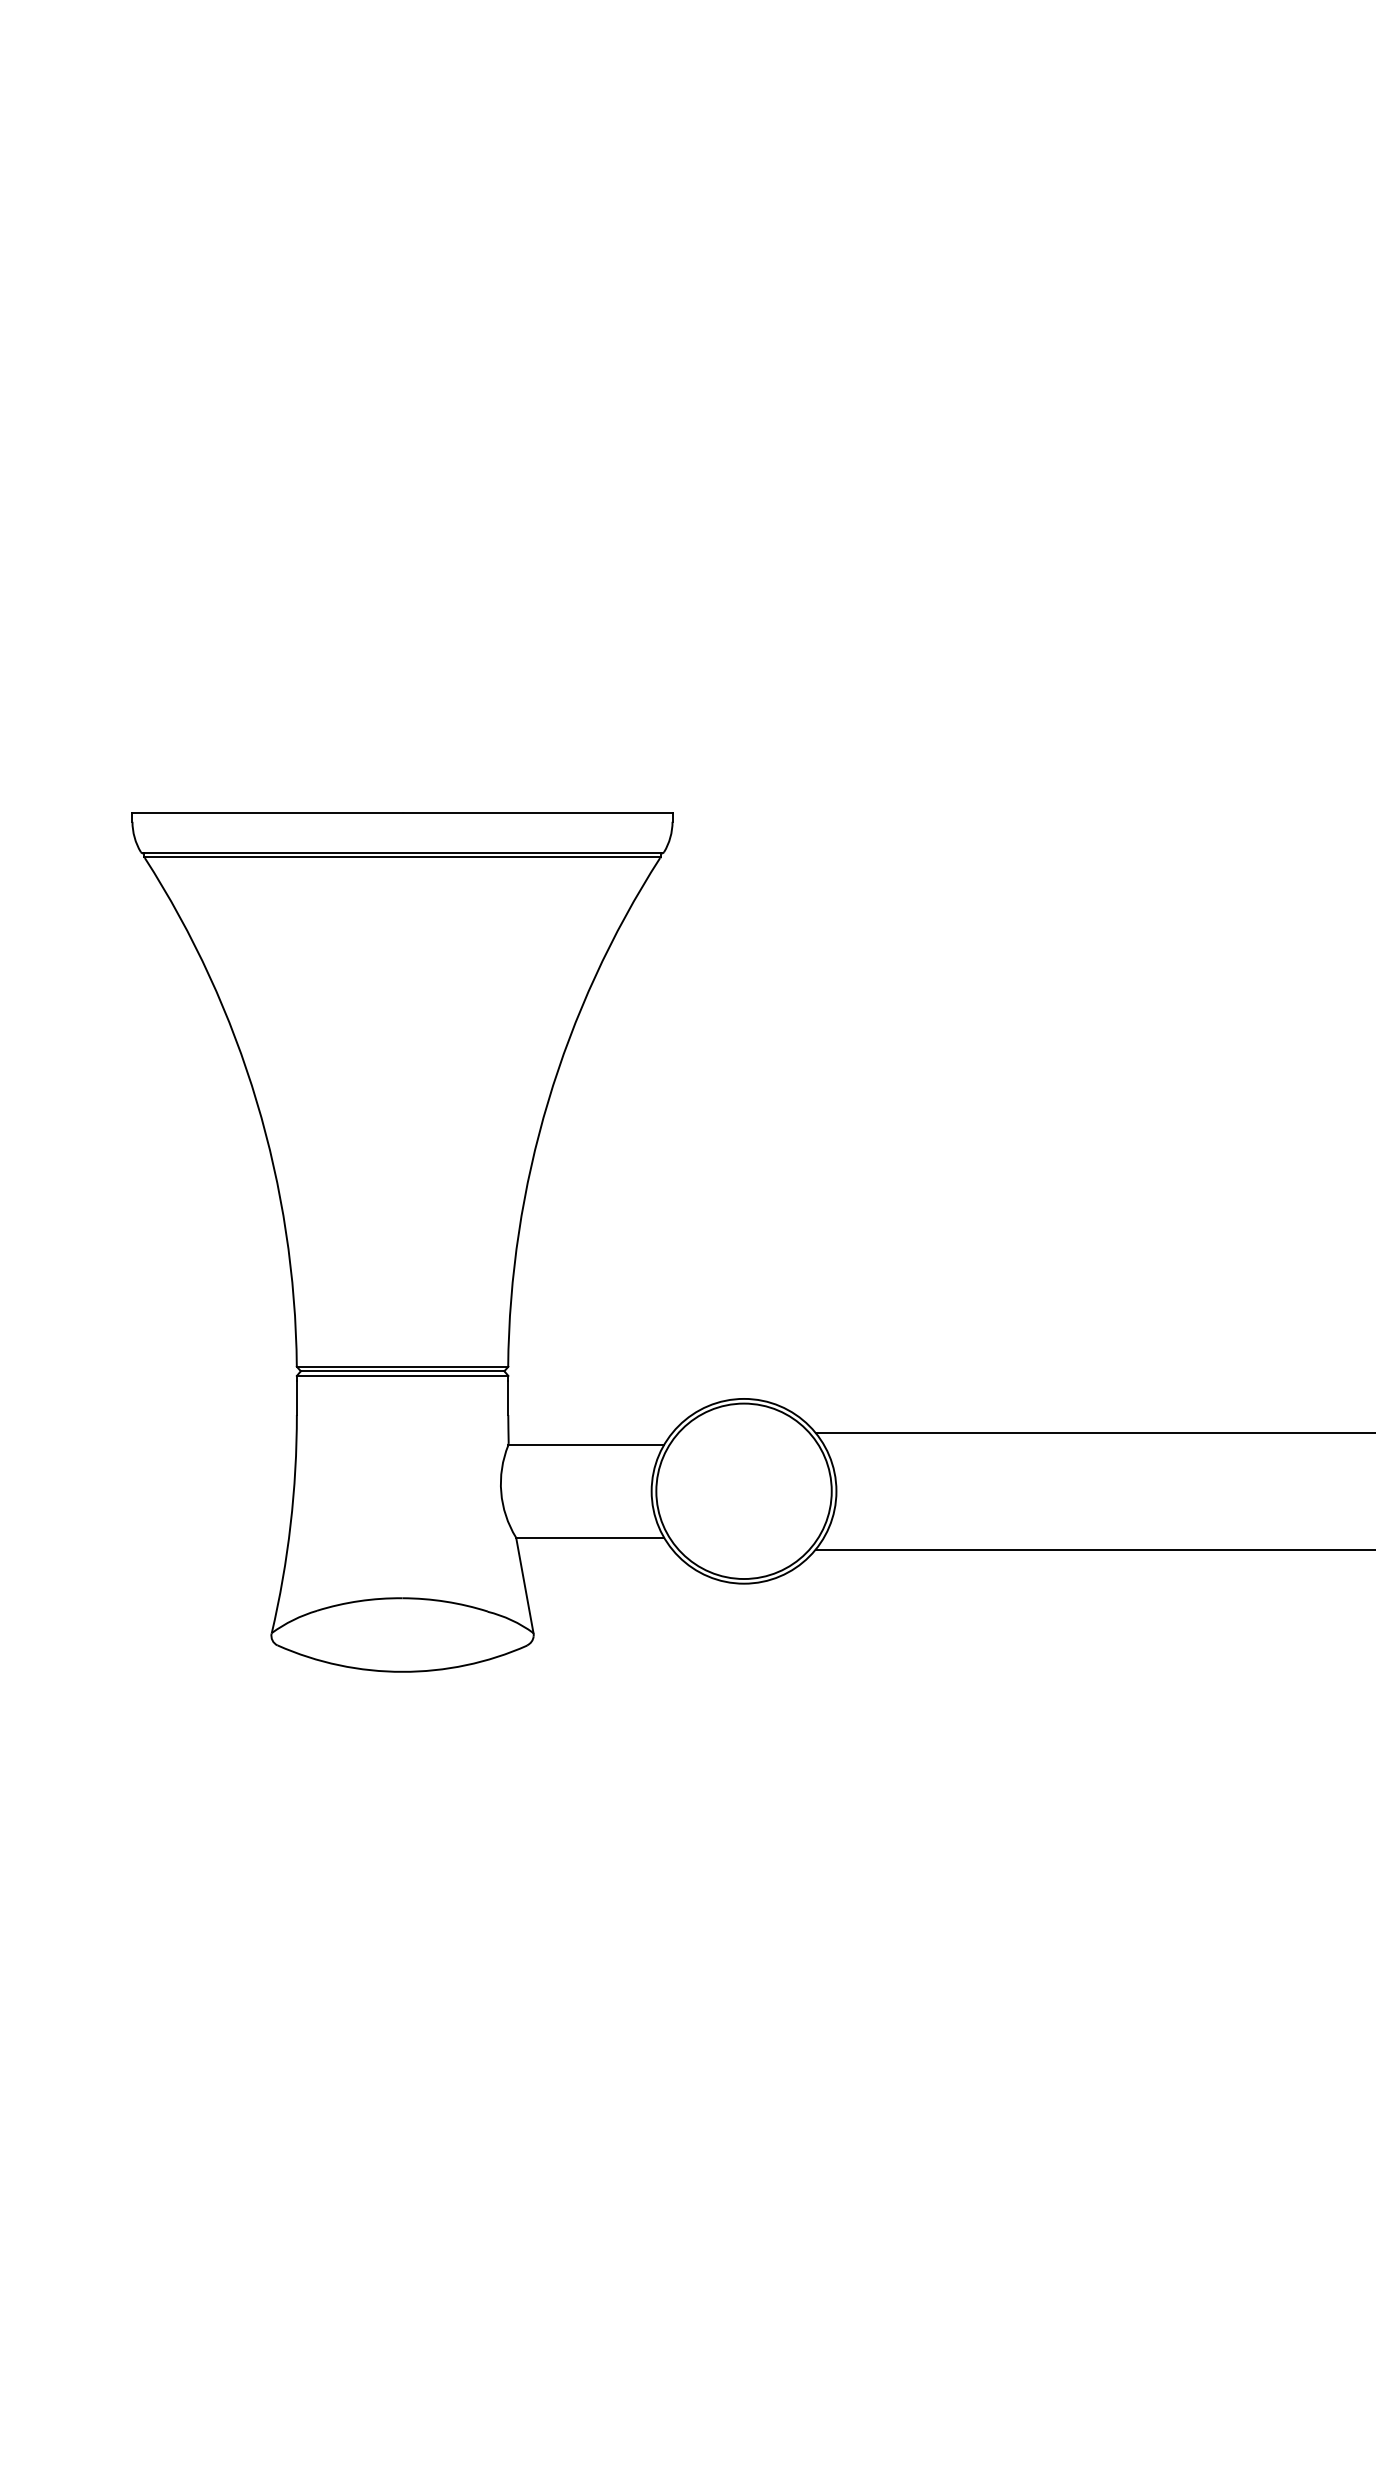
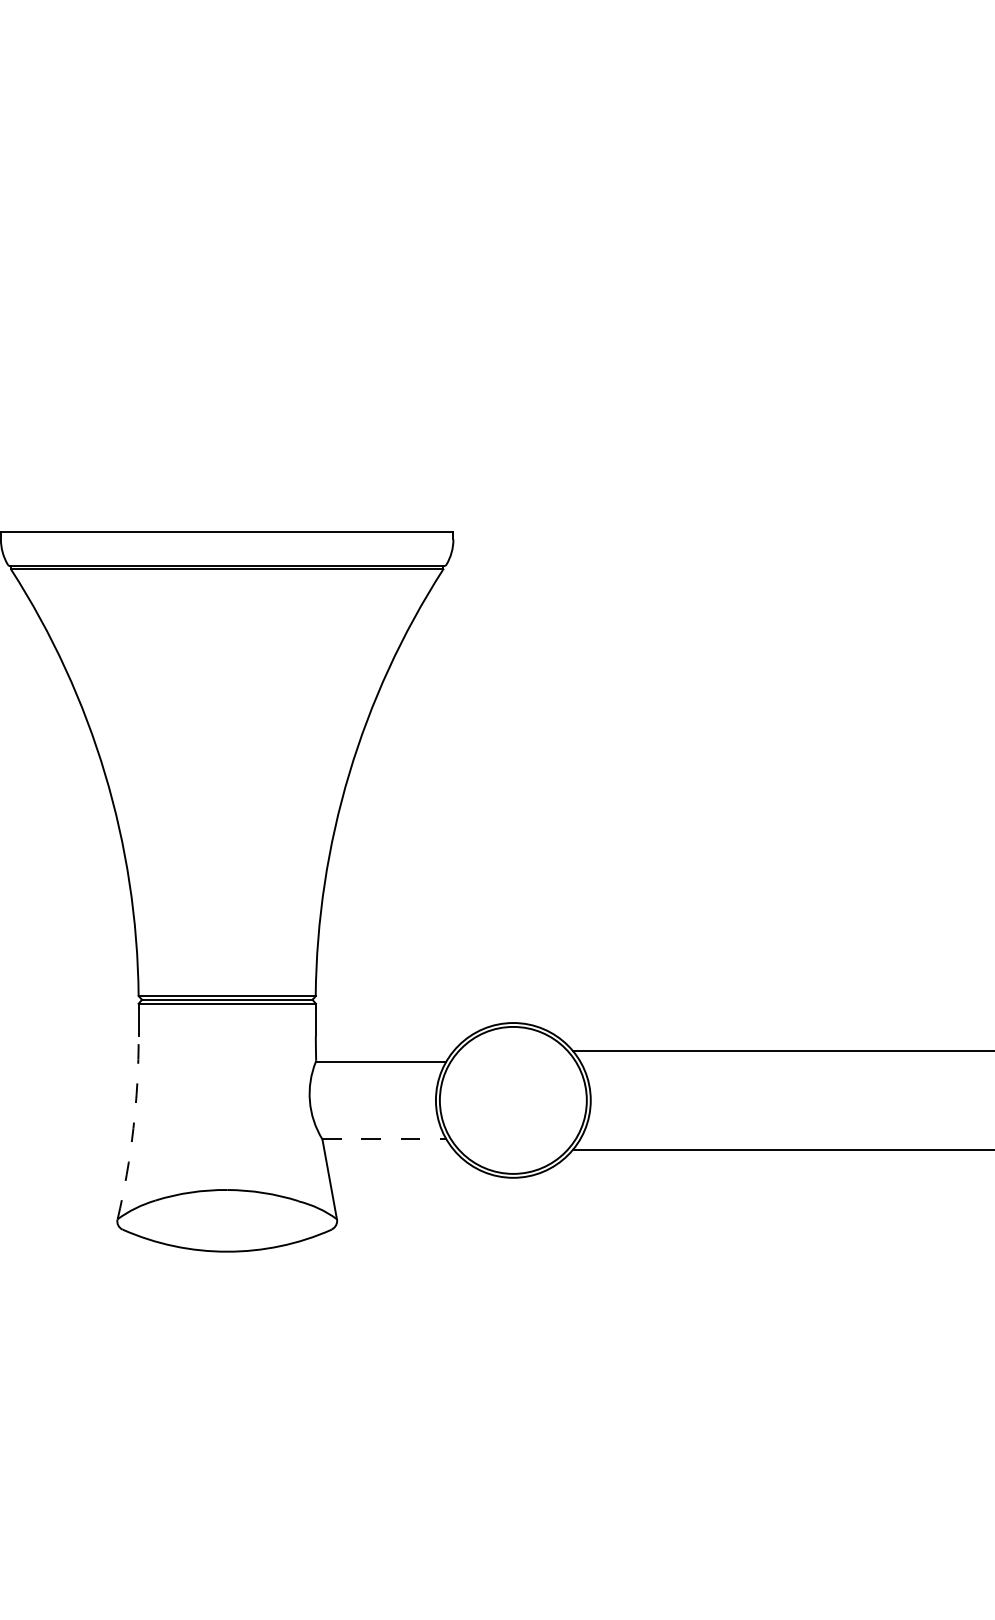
arc: (290, 1524) -> (133, 1128), solid -> dashed
line: (590, 1537) -> (384, 1139), solid -> dashed

